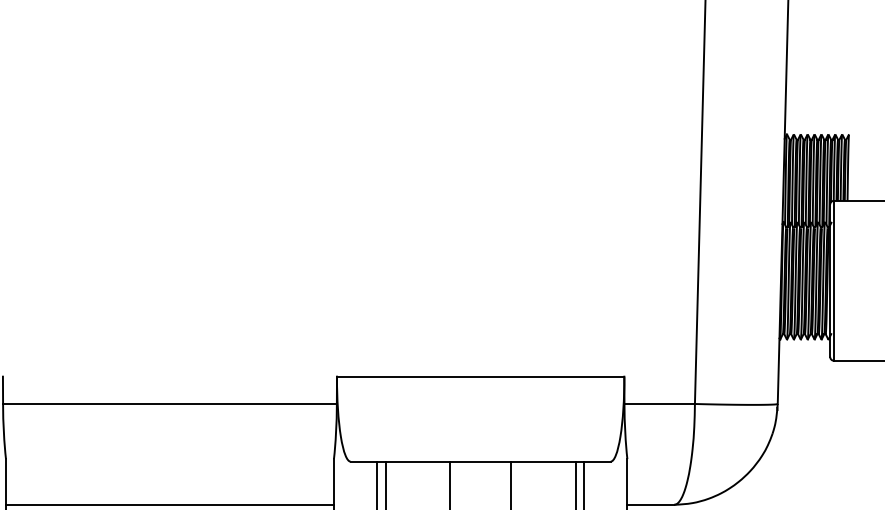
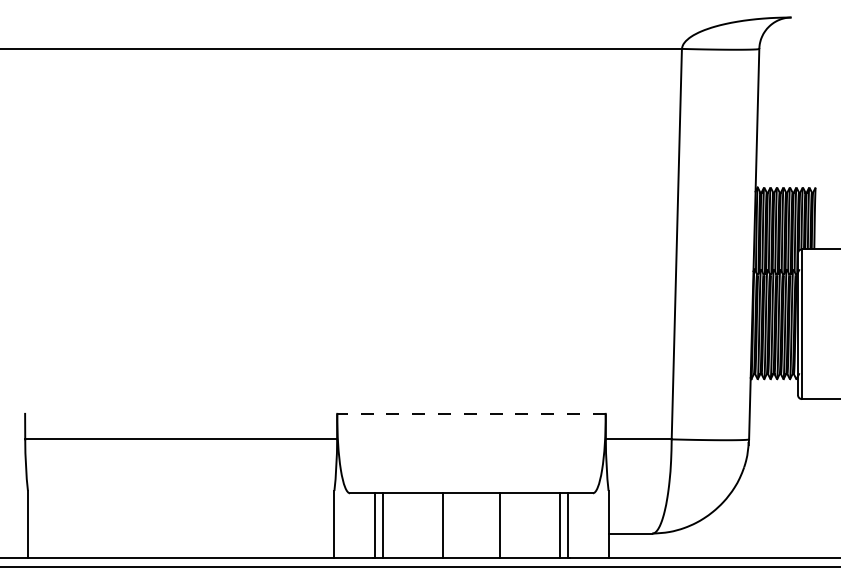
line: (480, 376) -> (471, 413), solid -> dashed
line: (169, 504) -> (180, 533), removed

